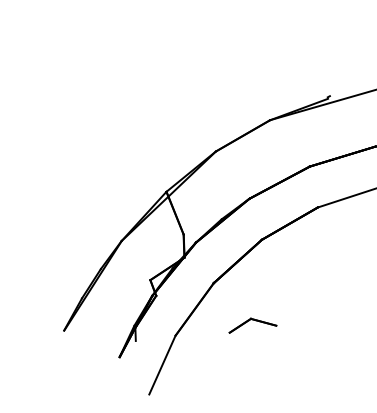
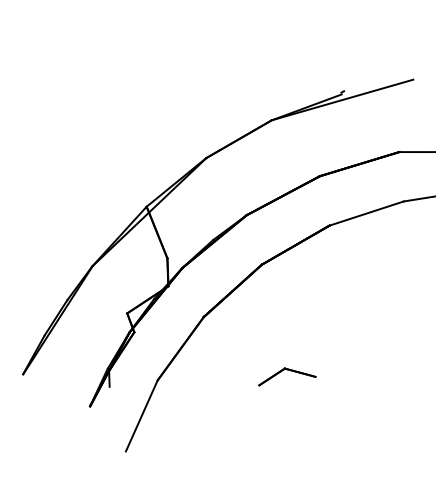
part: (252, 325) -> (286, 376), moved

